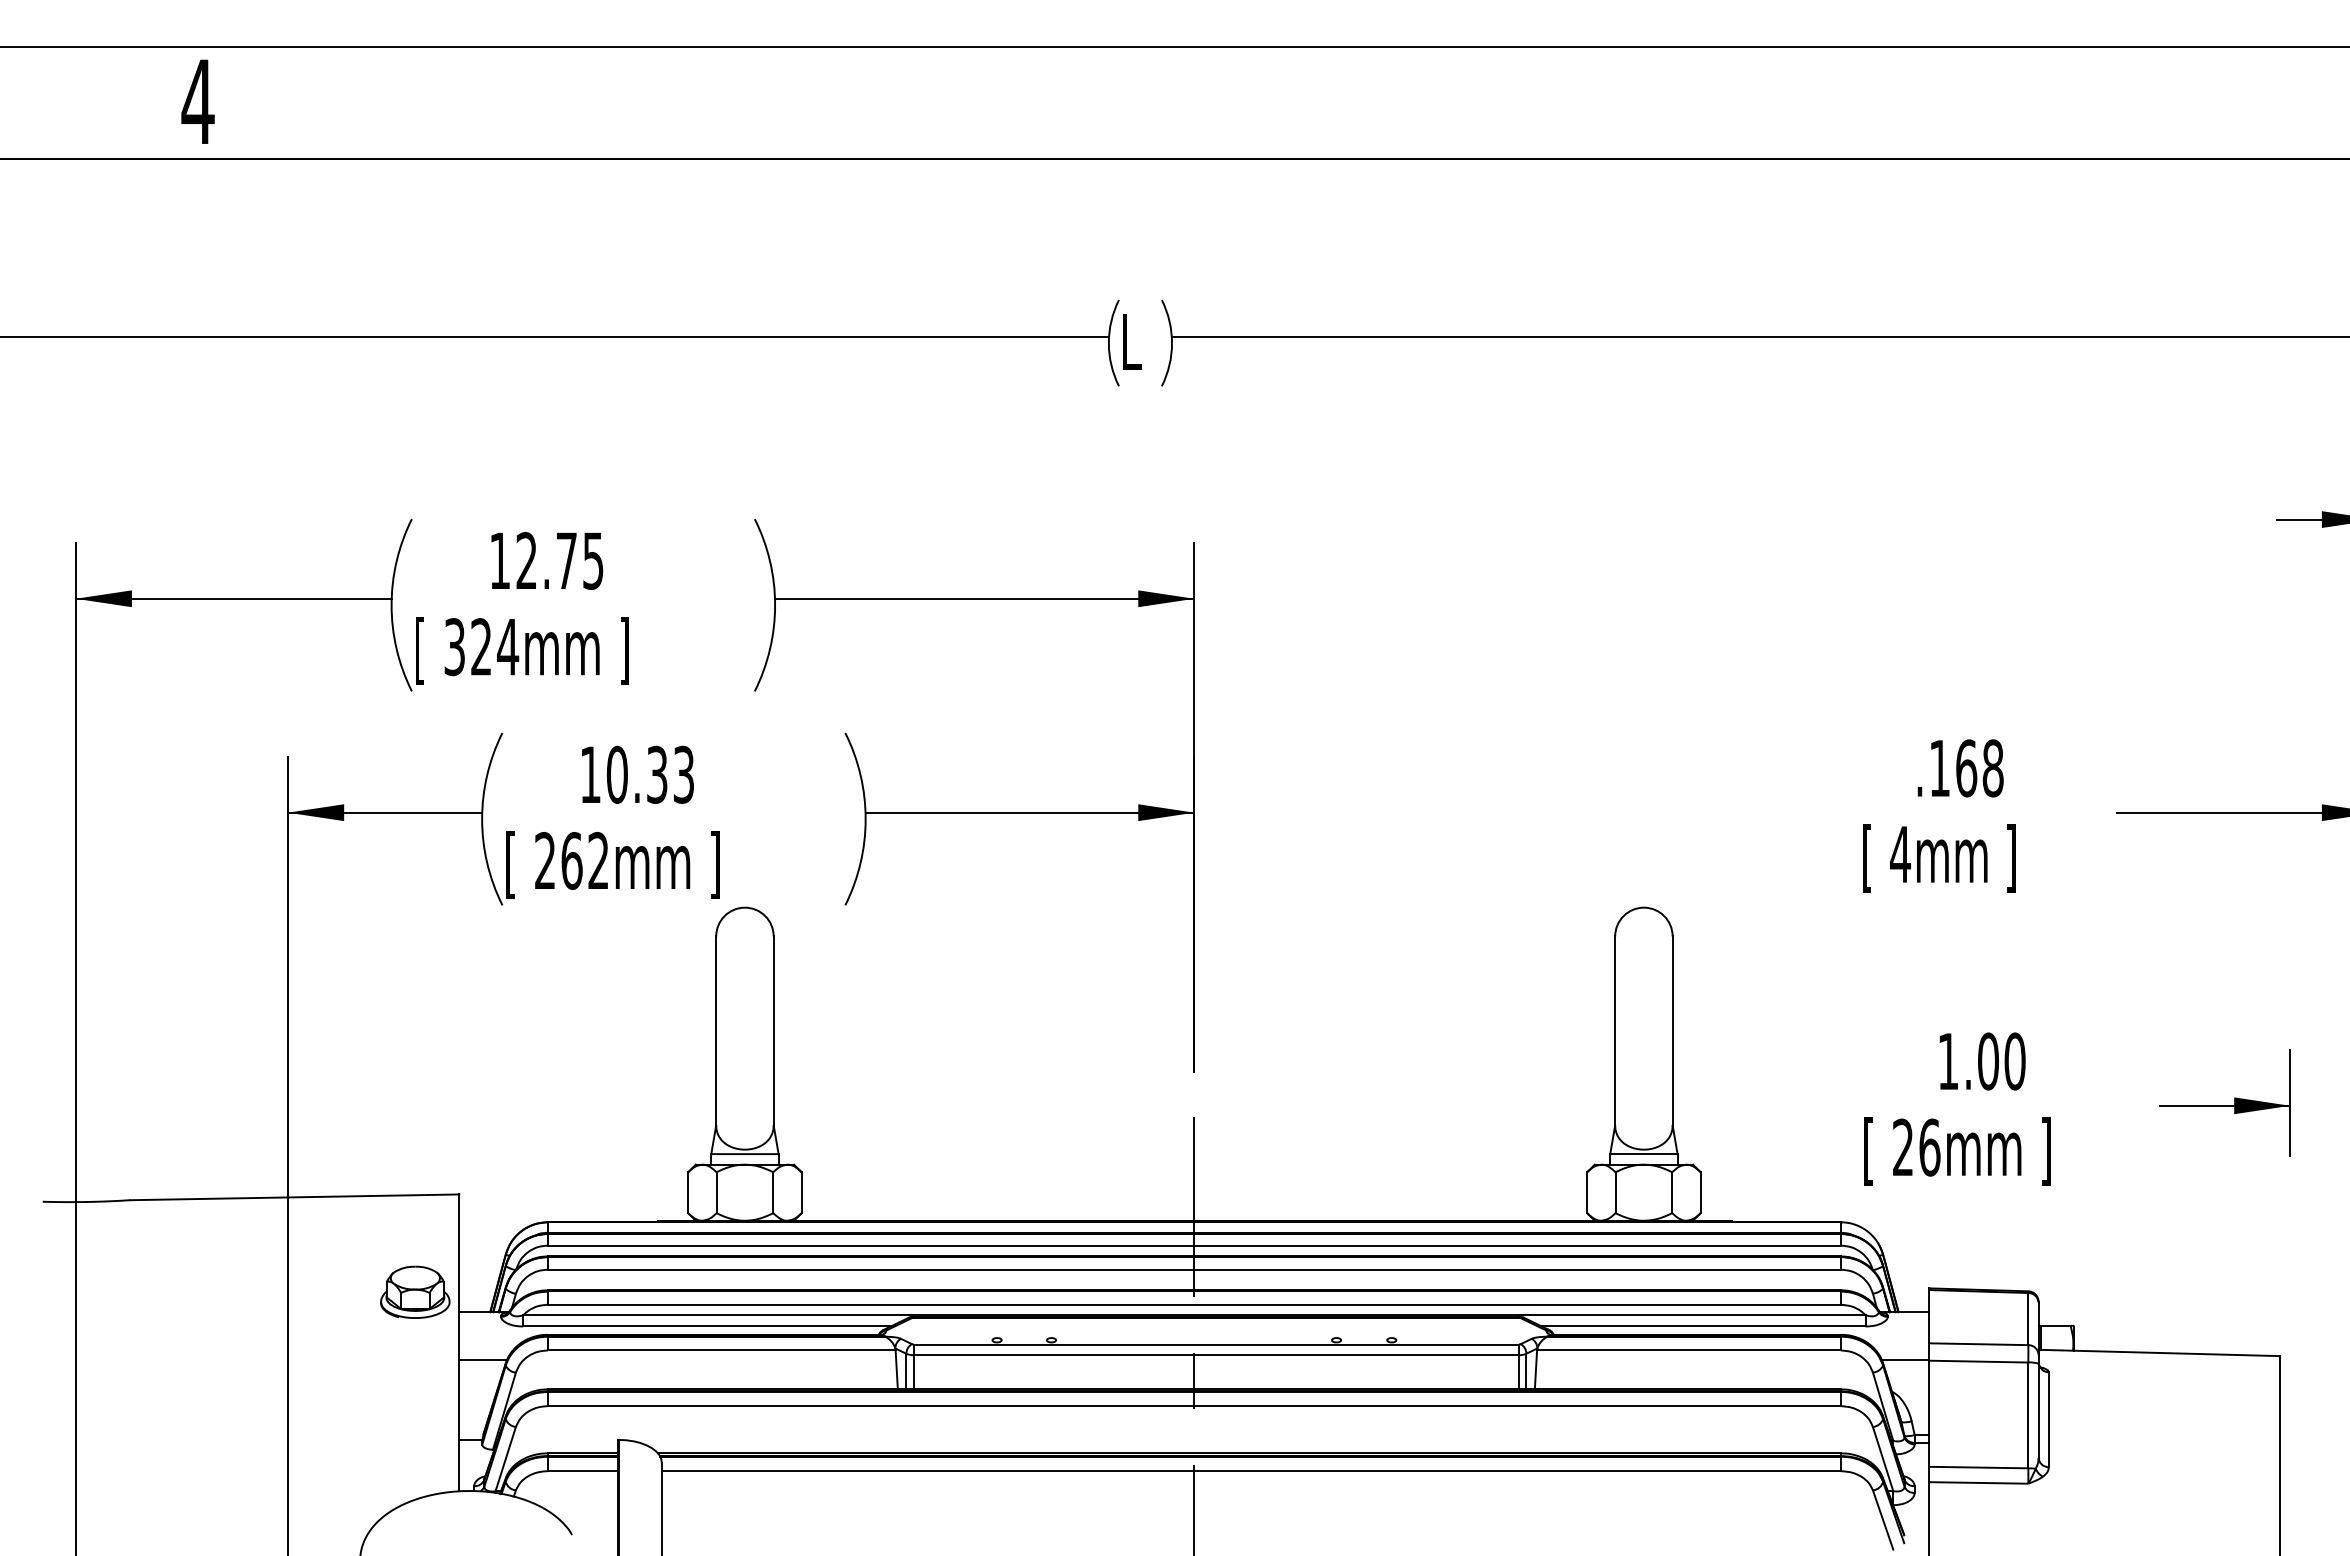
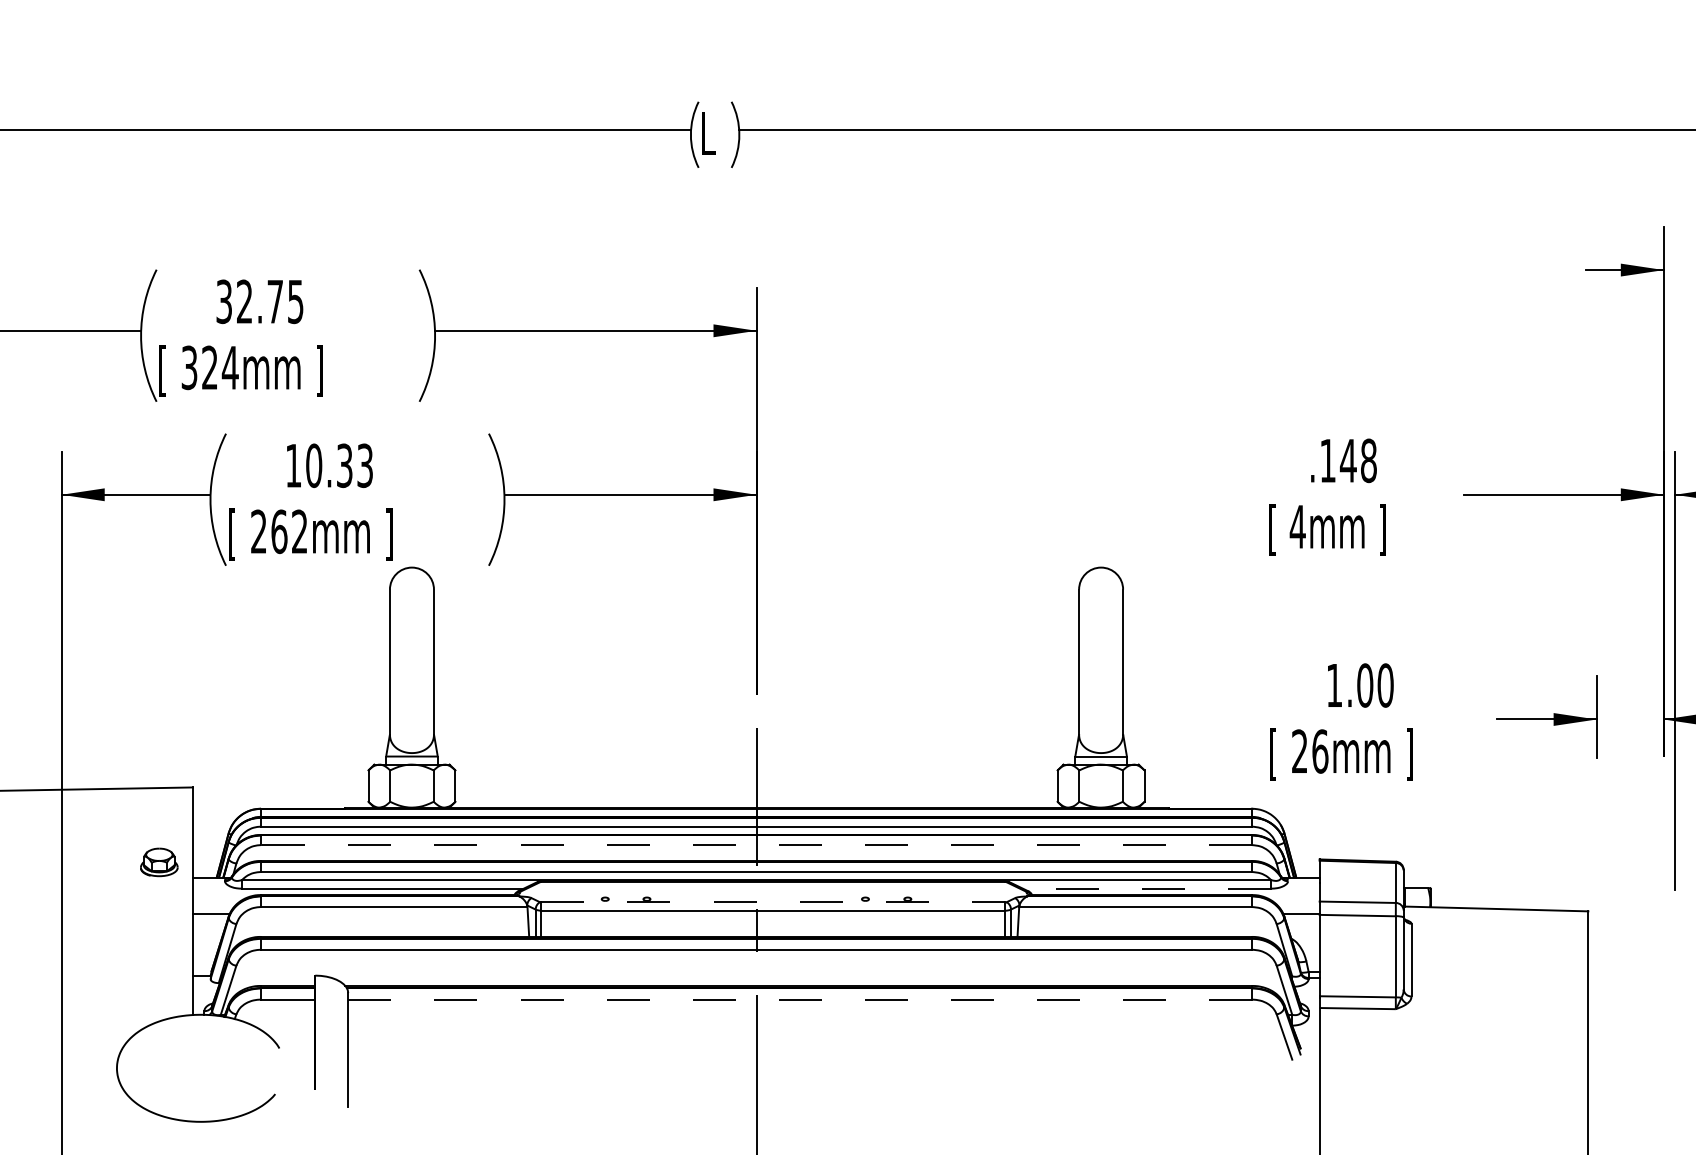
text: (500, 560) -> (224, 301), 12.75 -> 32.75
text: (1966, 768) -> (1348, 460), .168 -> .148
line: (1193, 1269) -> (755, 844), solid -> dashed
part: (415, 1291) -> (159, 861), size x0.7
line: (1703, 1326) -> (1146, 888), solid -> dashed
line: (1216, 1344) -> (773, 902), solid -> dashed
line: (1250, 1471) -> (799, 999), solid -> dashed

